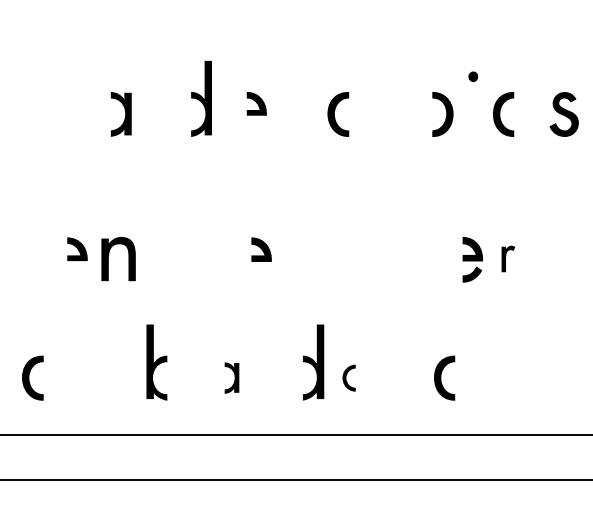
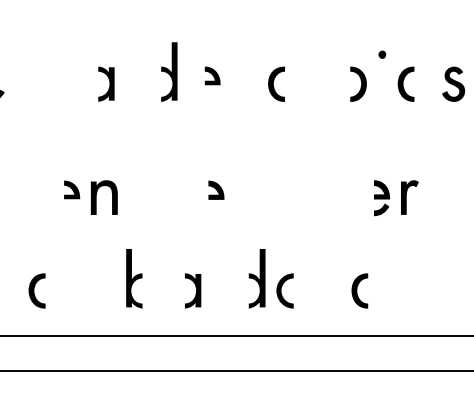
part: (507, 258) -> (409, 197), size x1.67
part: (232, 377) -> (193, 290), size x1.43
part: (348, 377) -> (284, 290), size x1.67

